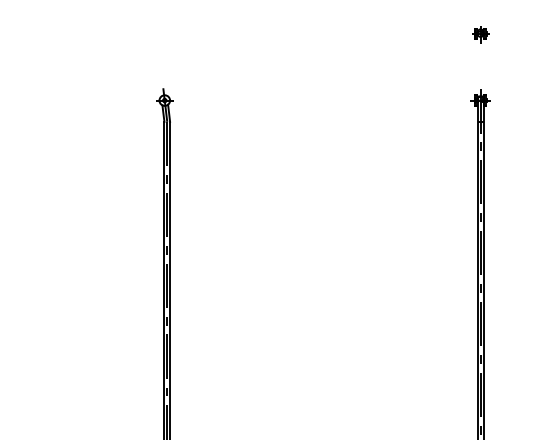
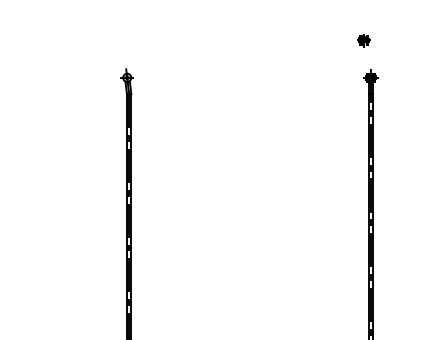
part: (480, 34) -> (363, 40), moved

